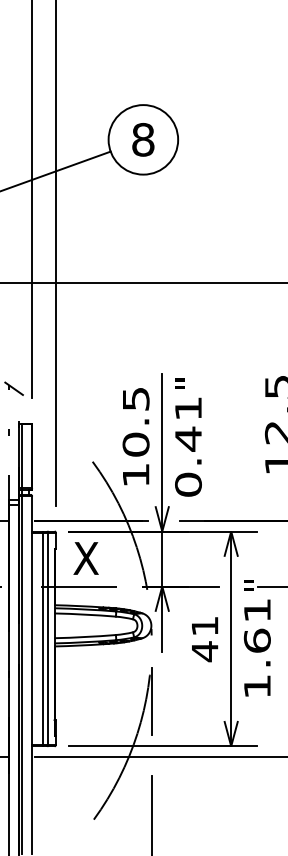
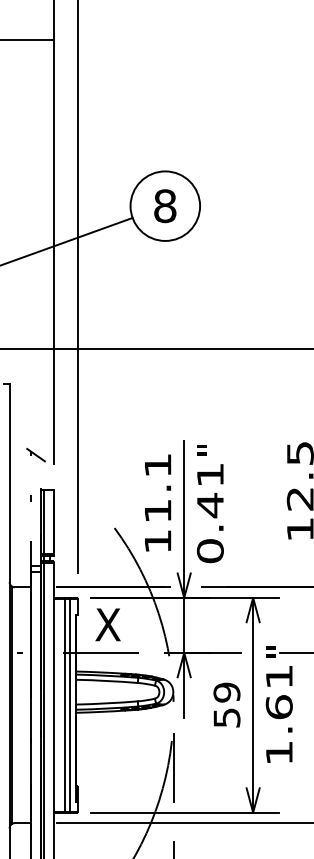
text: (135, 422) -> (157, 488), 10.5 -> 11.1
text: (204, 639) -> (226, 705), 41 -> 59

